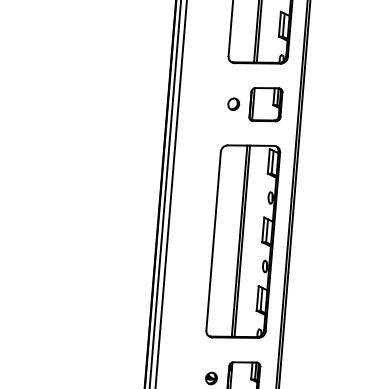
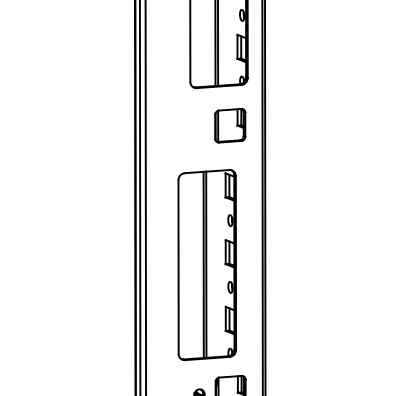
part: (234, 103) -> (199, 127), removed
part: (243, 242) -> (207, 265), moved

